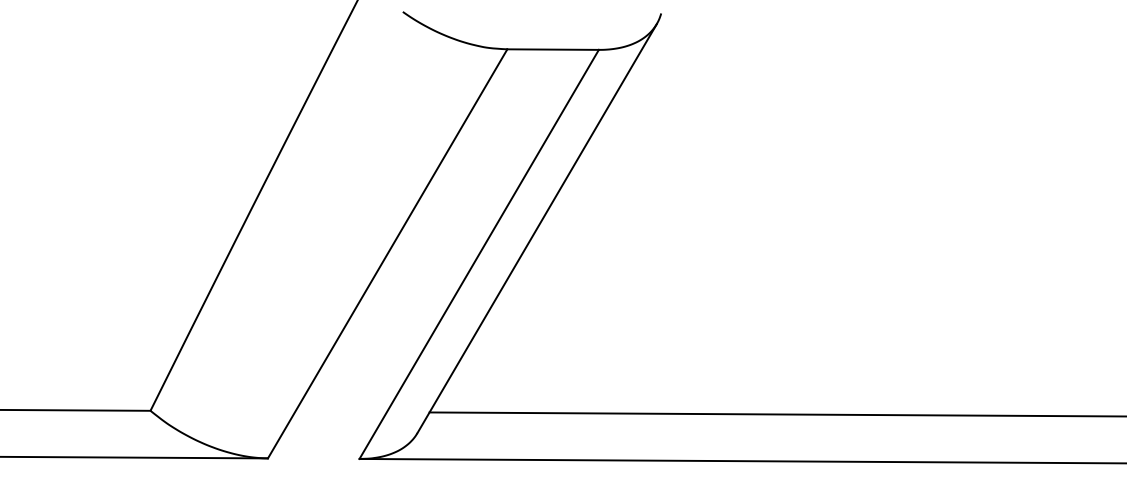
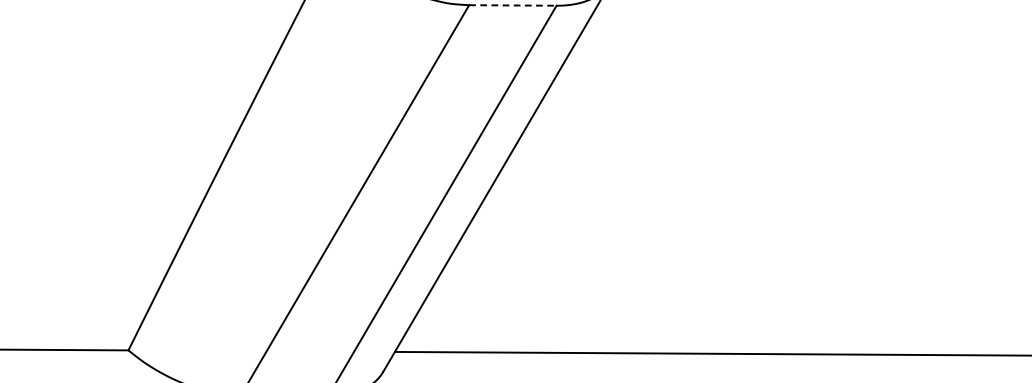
line: (553, 49) -> (513, 5), solid -> dashed

